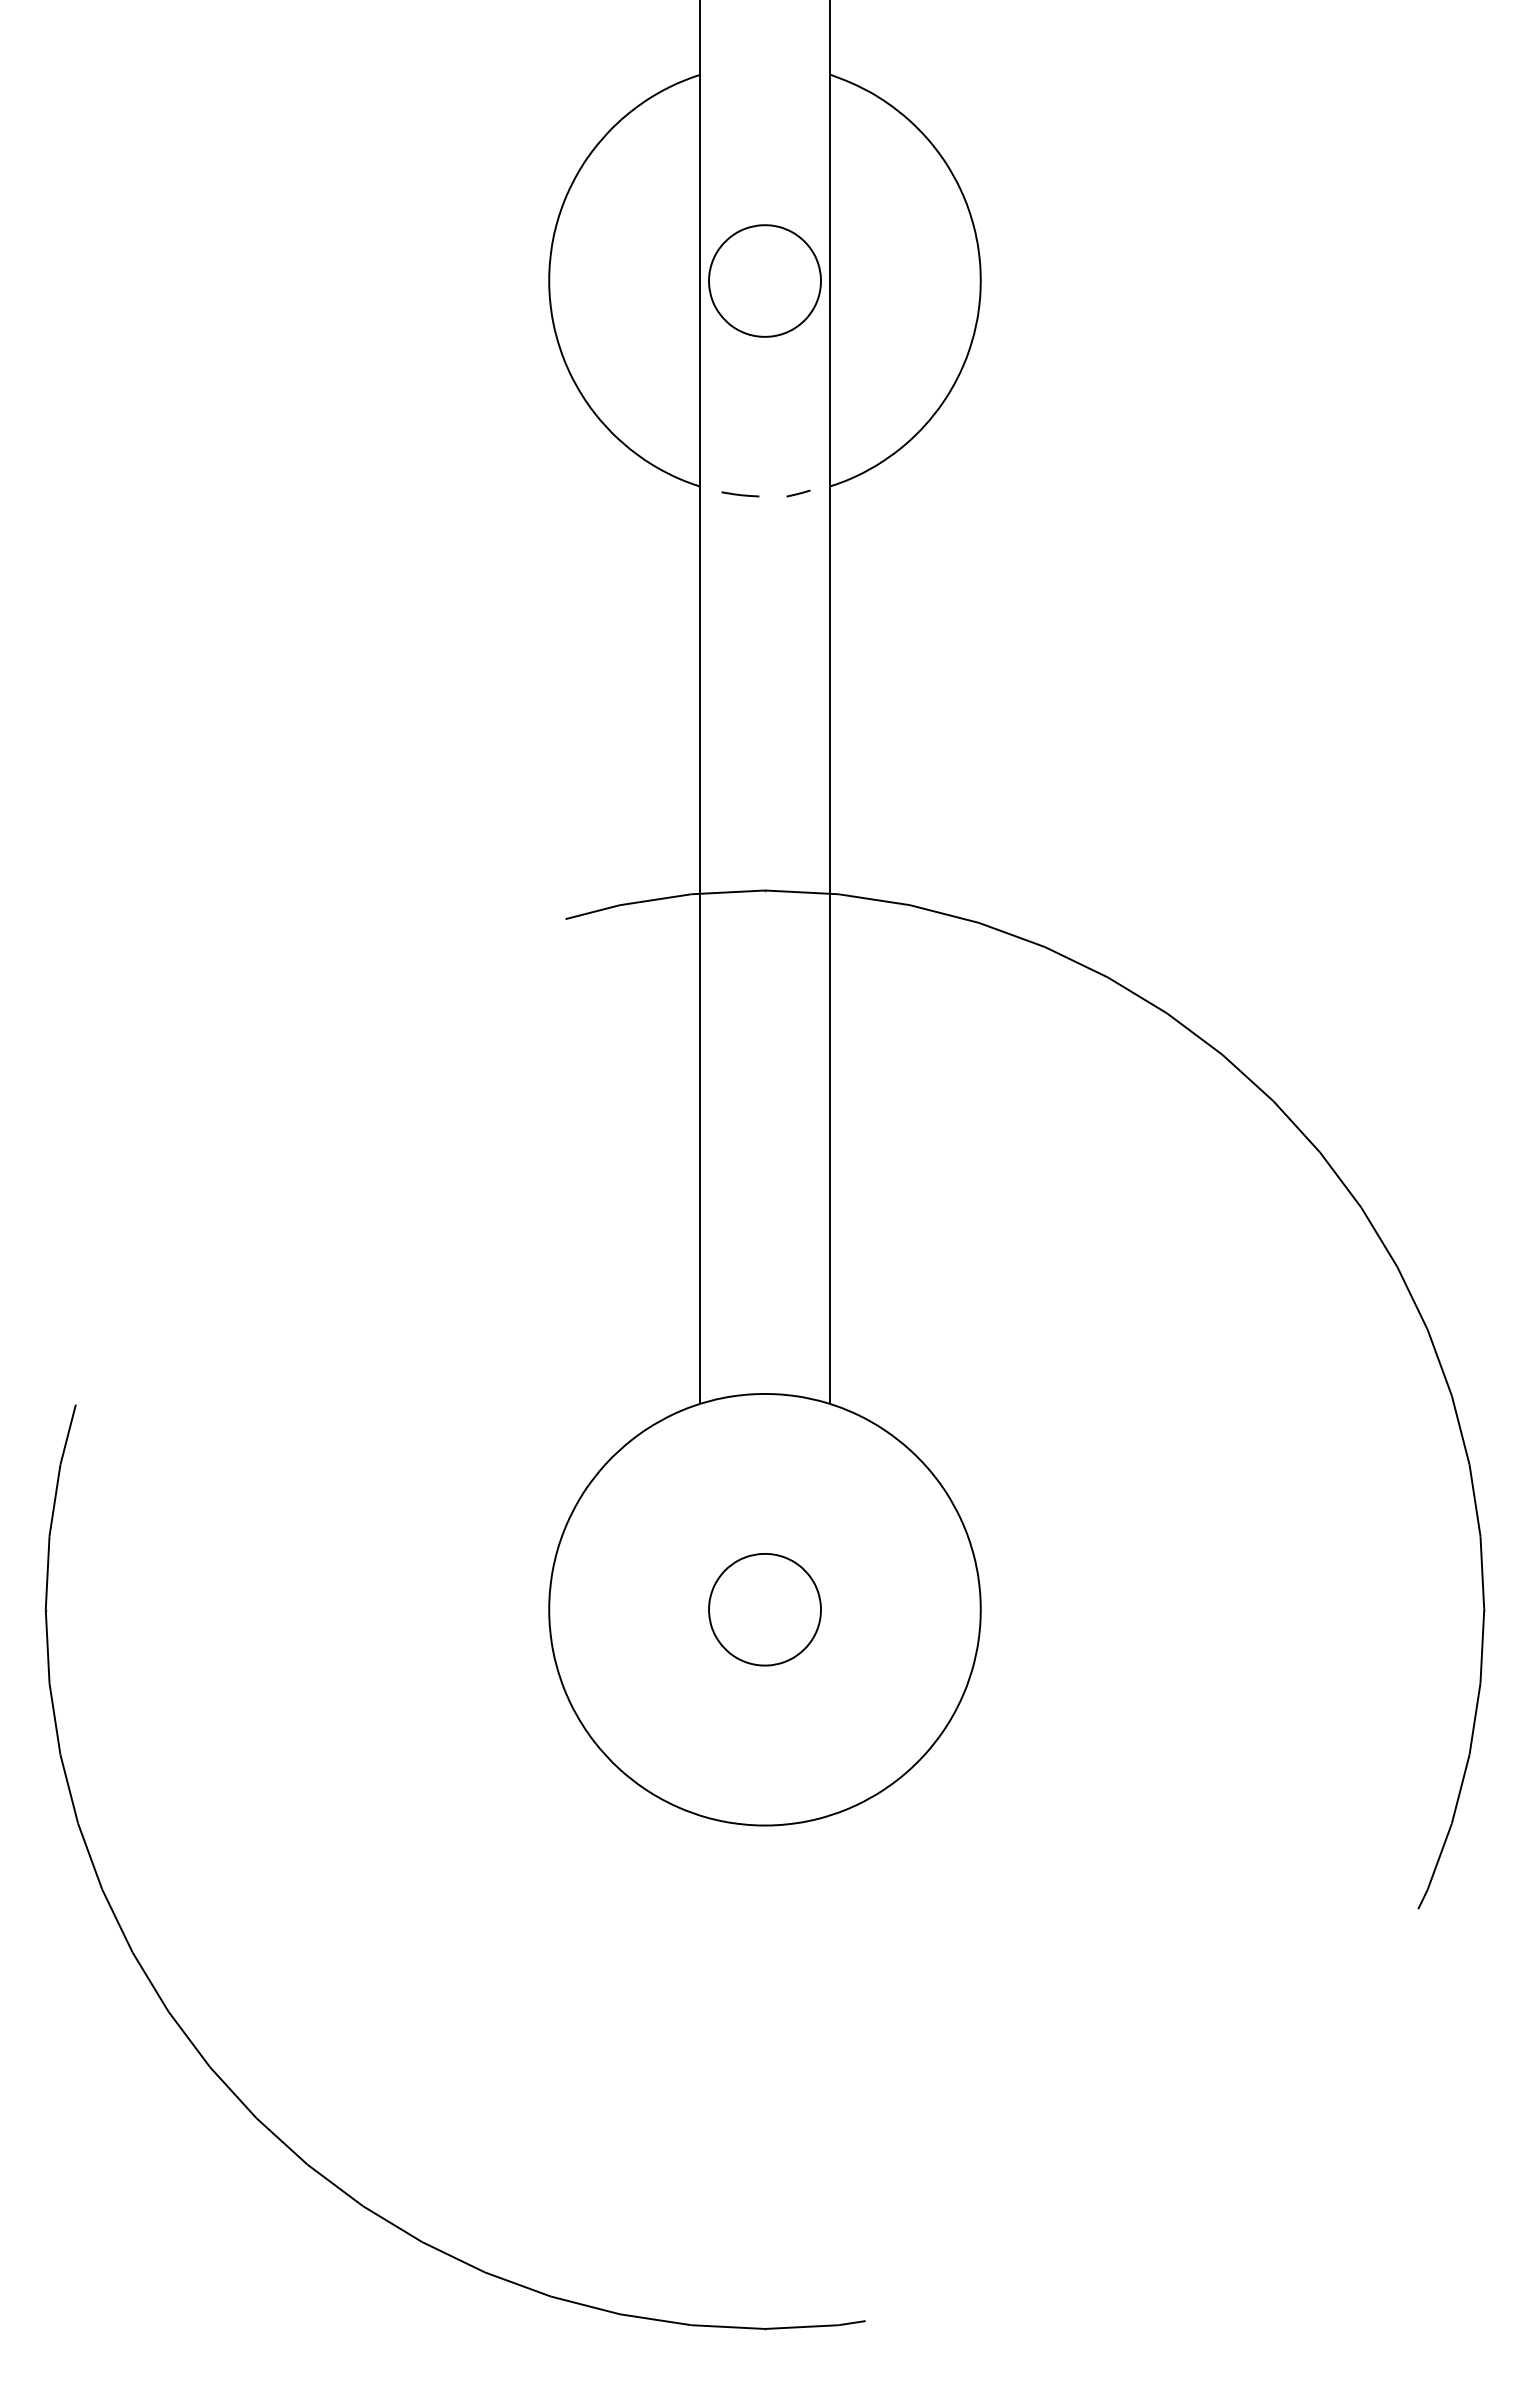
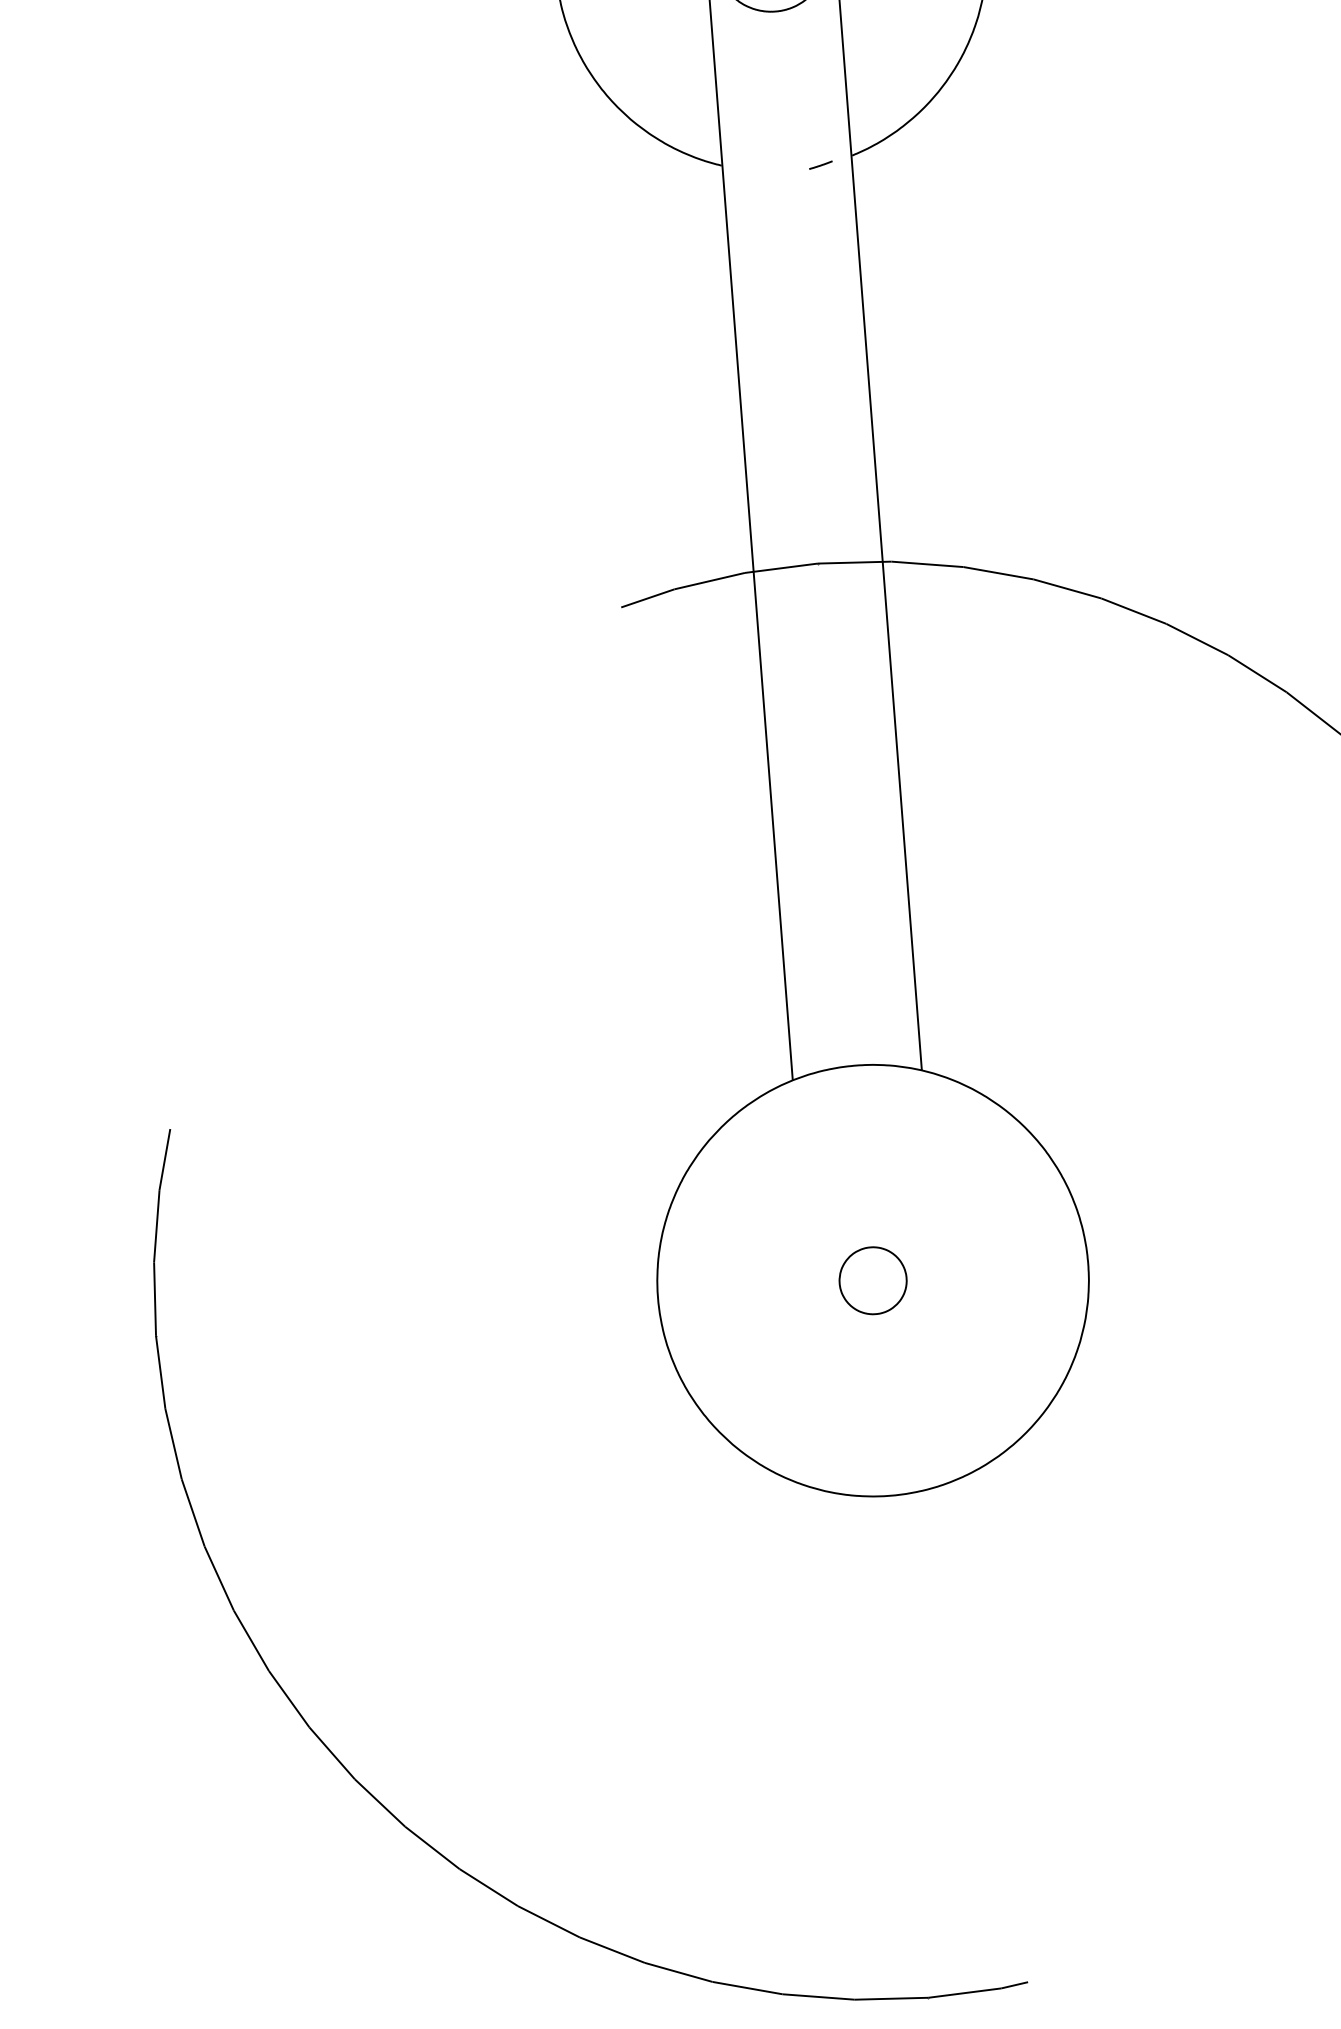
line: (740, 494) -> (763, 170), removed
part: (764, 1609) -> (872, 1280), size x0.6

